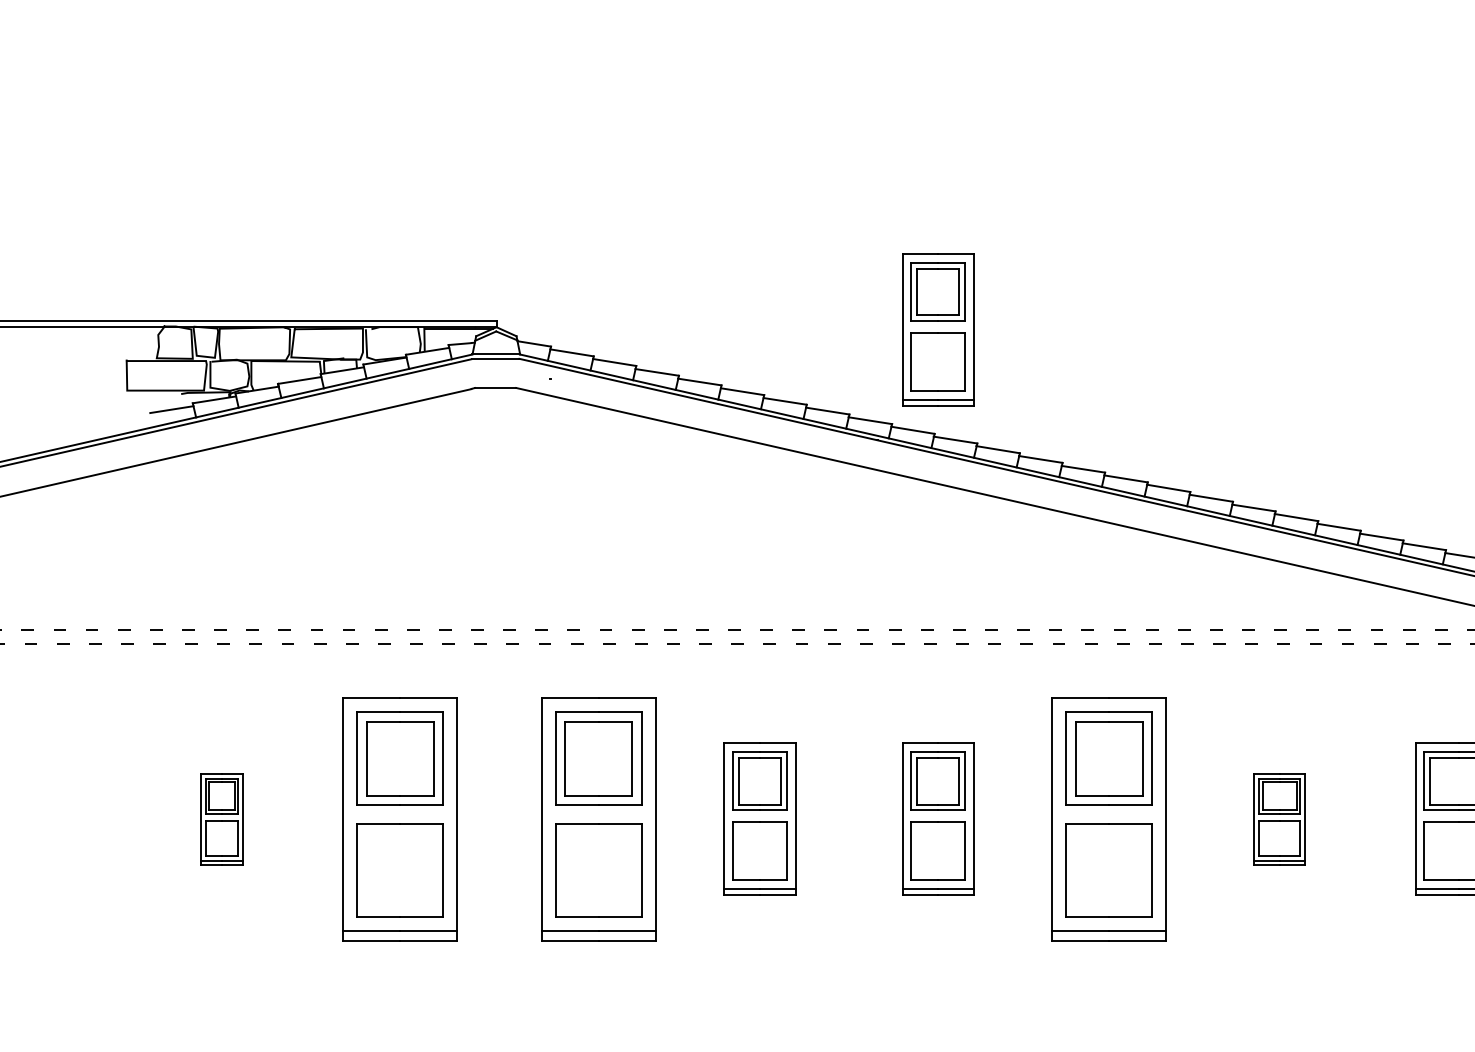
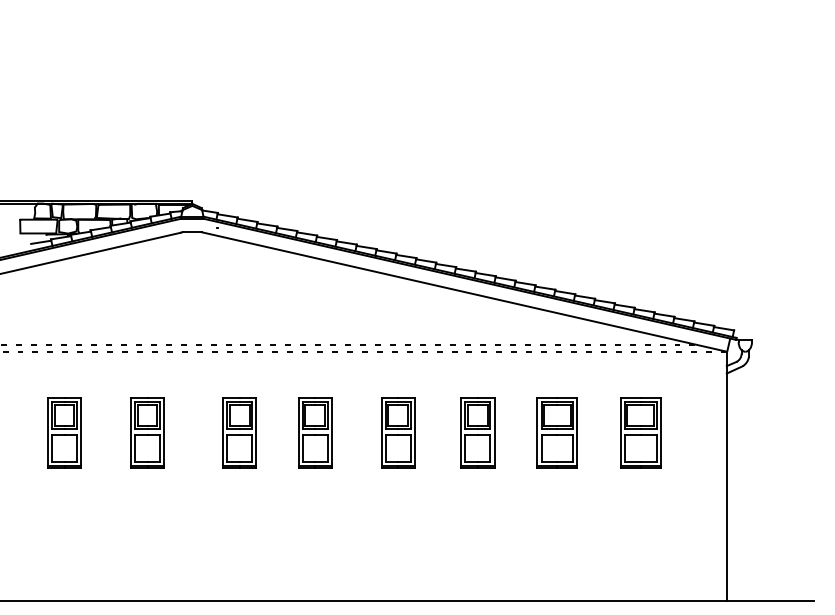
part: (938, 328) -> (398, 204), removed
part: (221, 817) -> (64, 432), size x1.67
part: (400, 817) -> (147, 432), size x0.62
part: (597, 817) -> (239, 432), size x0.62
part: (1108, 817) -> (477, 432), size x0.62
part: (1277, 817) -> (556, 432), size x1.67

